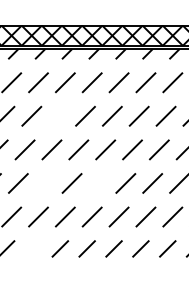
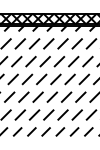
line: (57, 116) -> (30, 61), added
line: (44, 182) -> (23, 96), added
line: (99, 182) -> (52, 96), added
line: (33, 248) -> (17, 131), added

